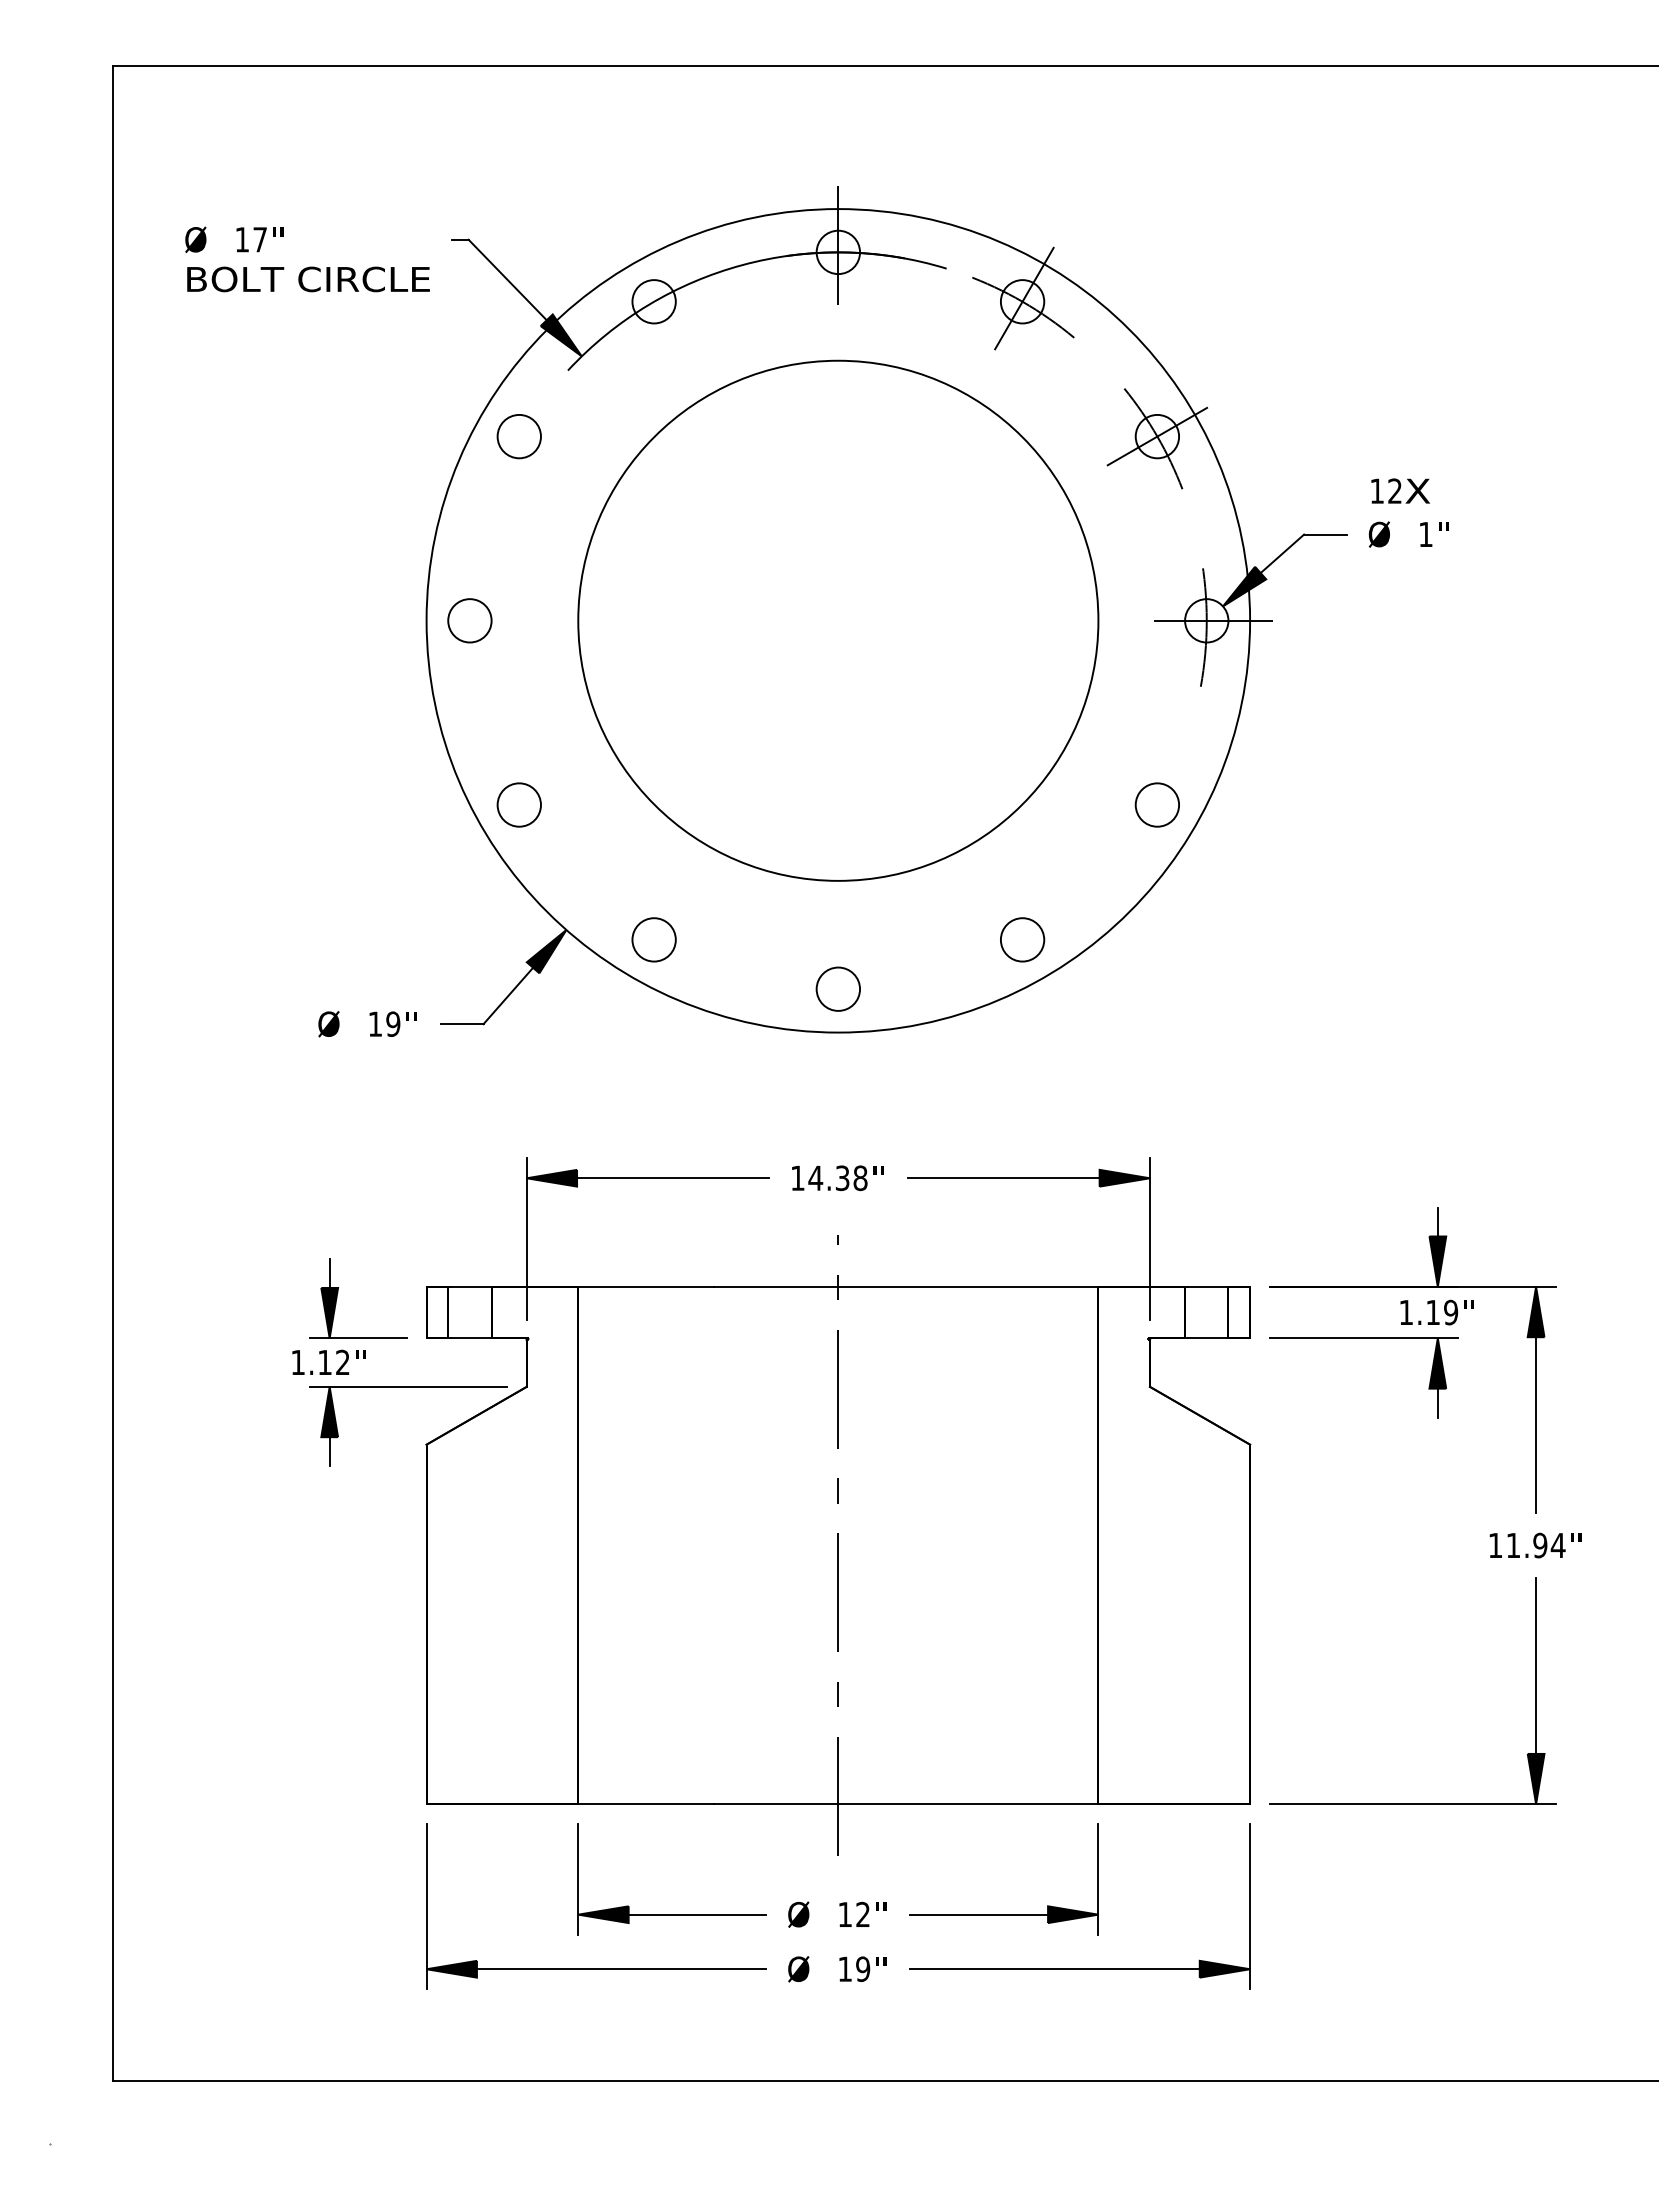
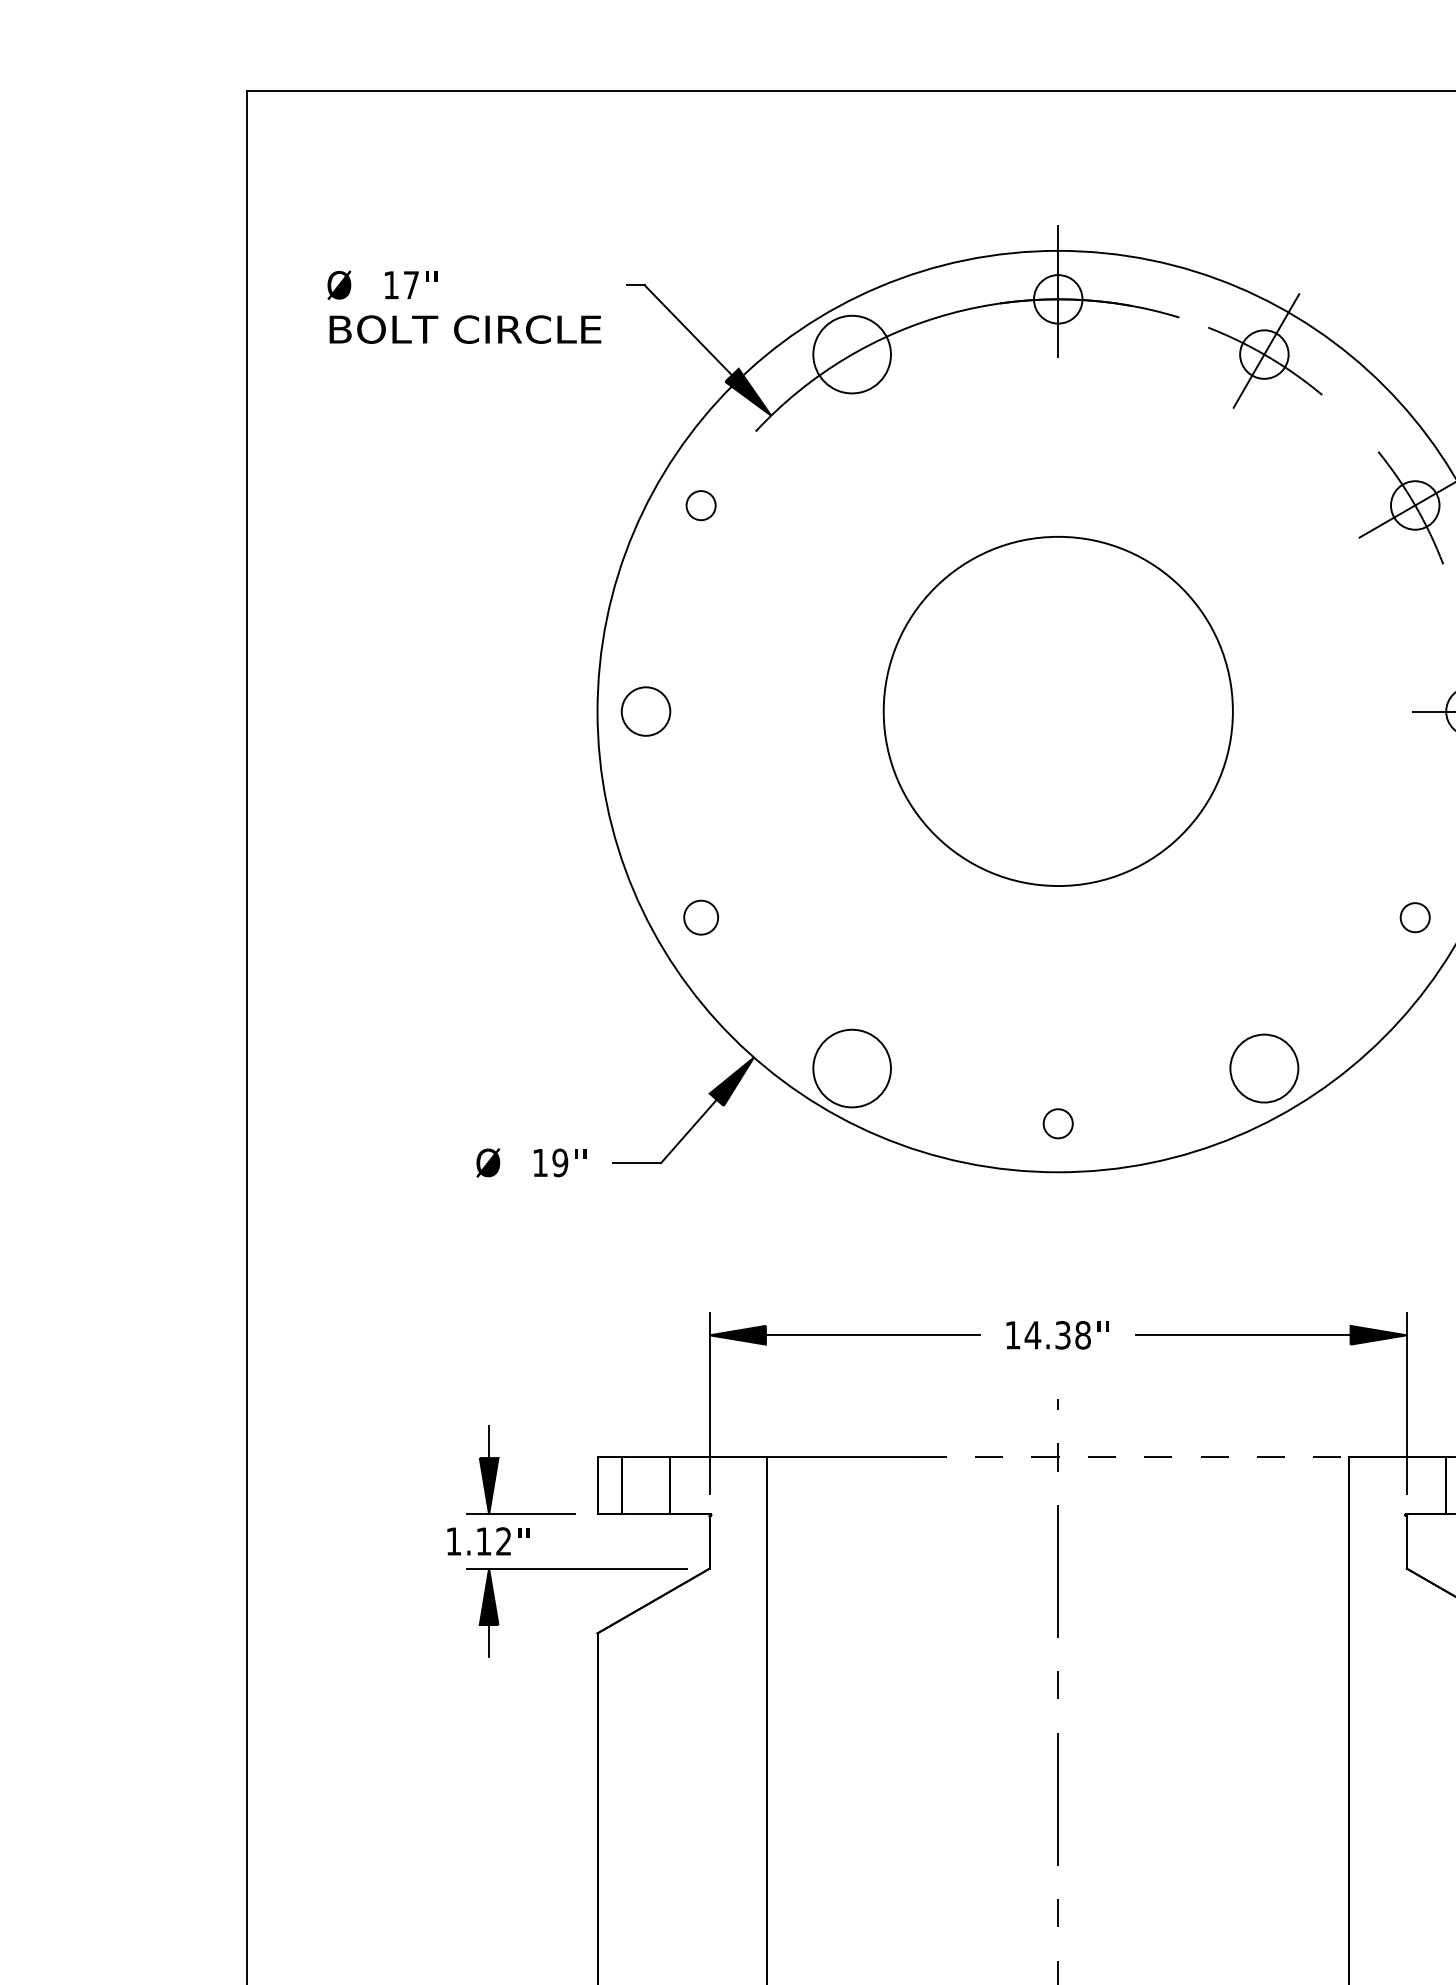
circle: (653, 301) -> (851, 354), size x1.6
circle: (518, 436) -> (700, 505), size x0.6
circle: (838, 620) -> (1058, 711), size x0.6
circle: (518, 804) -> (700, 917), size x0.7
circle: (1157, 804) -> (1415, 917), size x0.6
circle: (653, 939) -> (851, 1068), size x1.6
circle: (1022, 939) -> (1264, 1068), size x1.4
circle: (838, 988) -> (1058, 1122), size x0.6
line: (906, 1286) -> (1134, 1456), solid -> dashed

